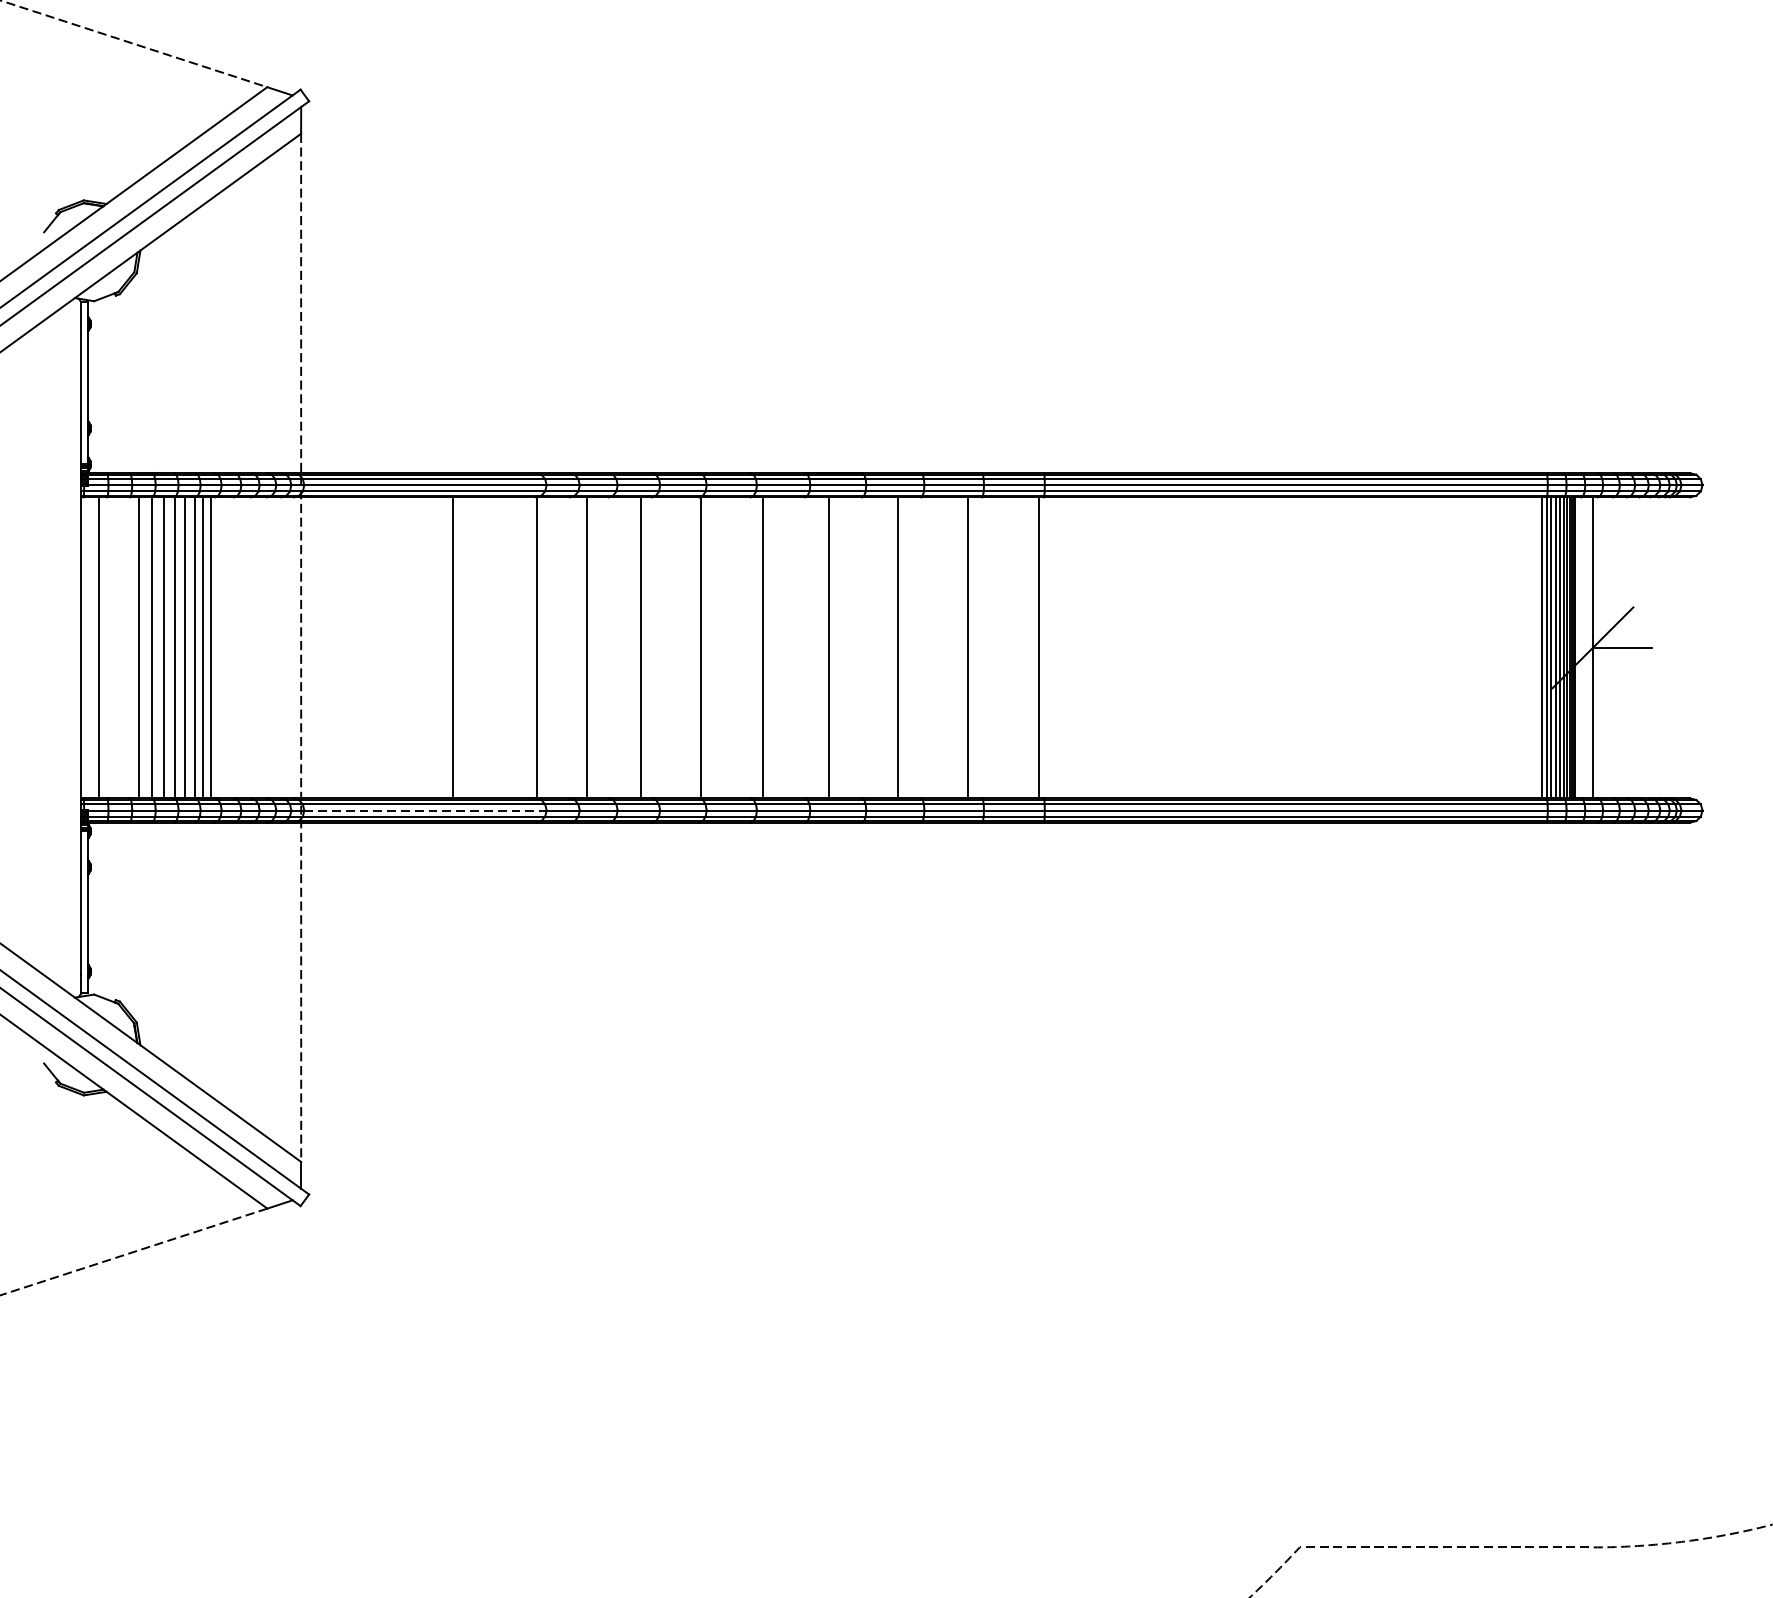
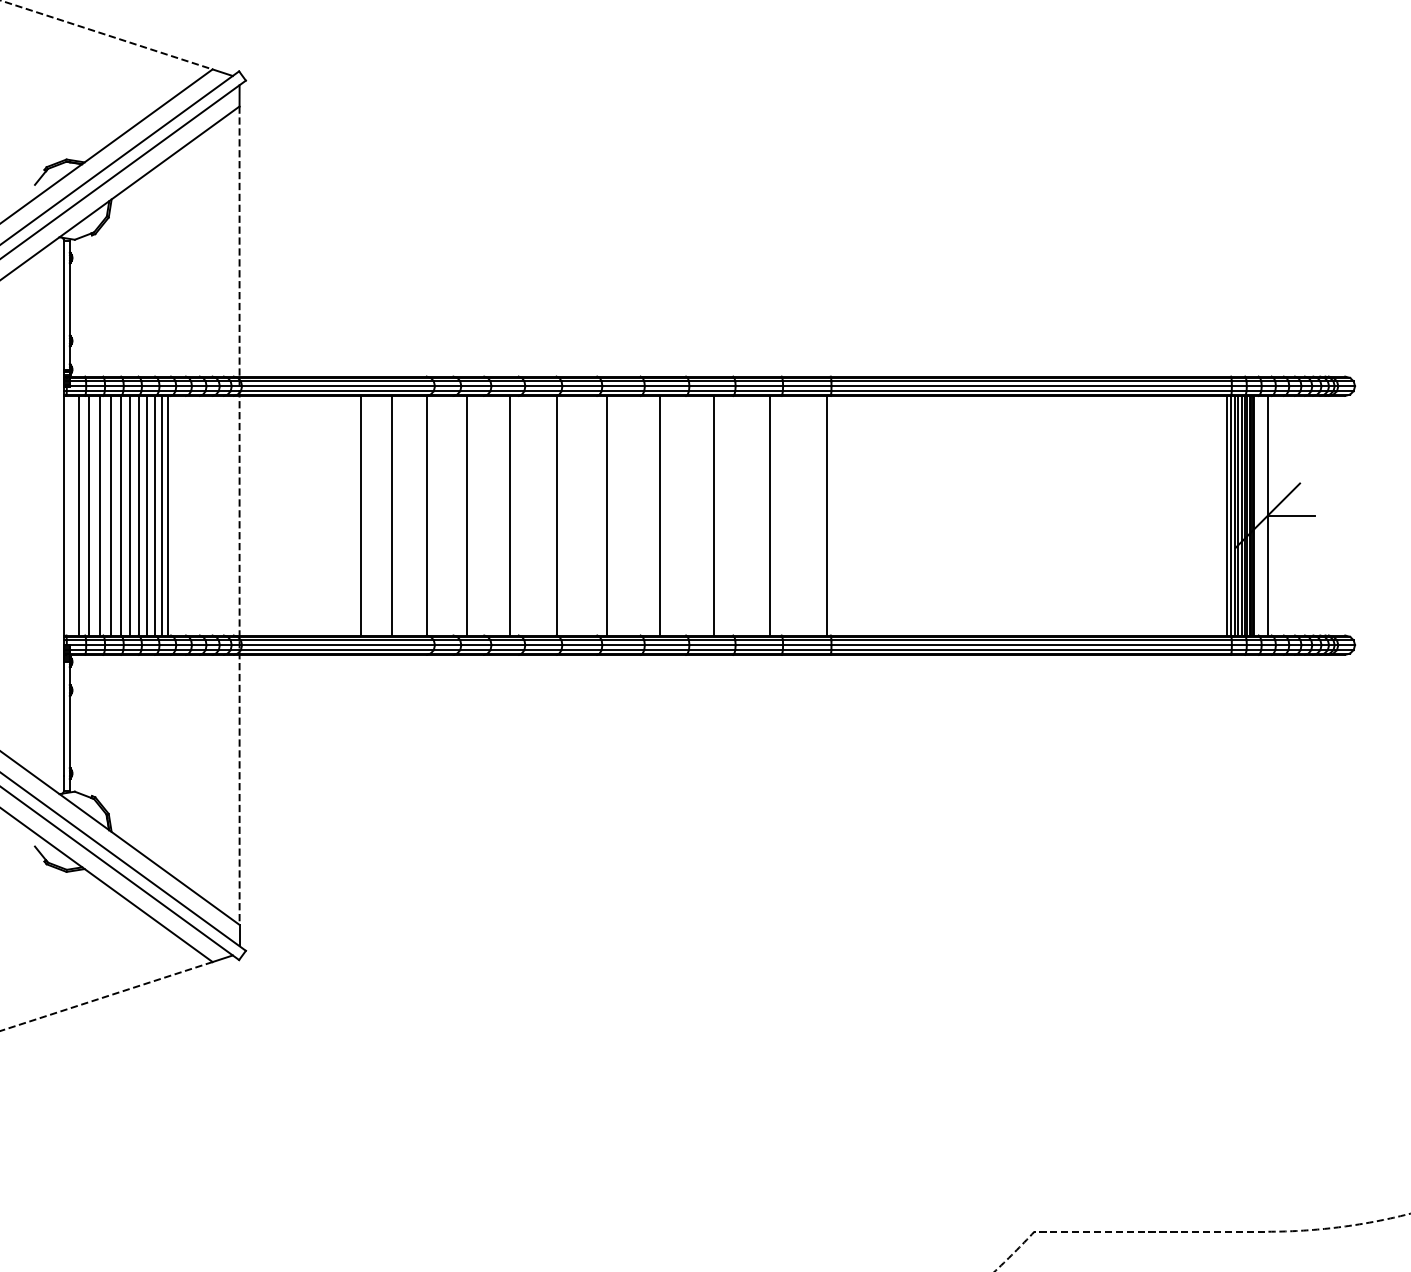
line: (112, 647) -> (89, 515), added
line: (126, 647) -> (100, 515), added
line: (492, 647) -> (391, 515), added
line: (426, 810) -> (339, 645), dashed -> solid

